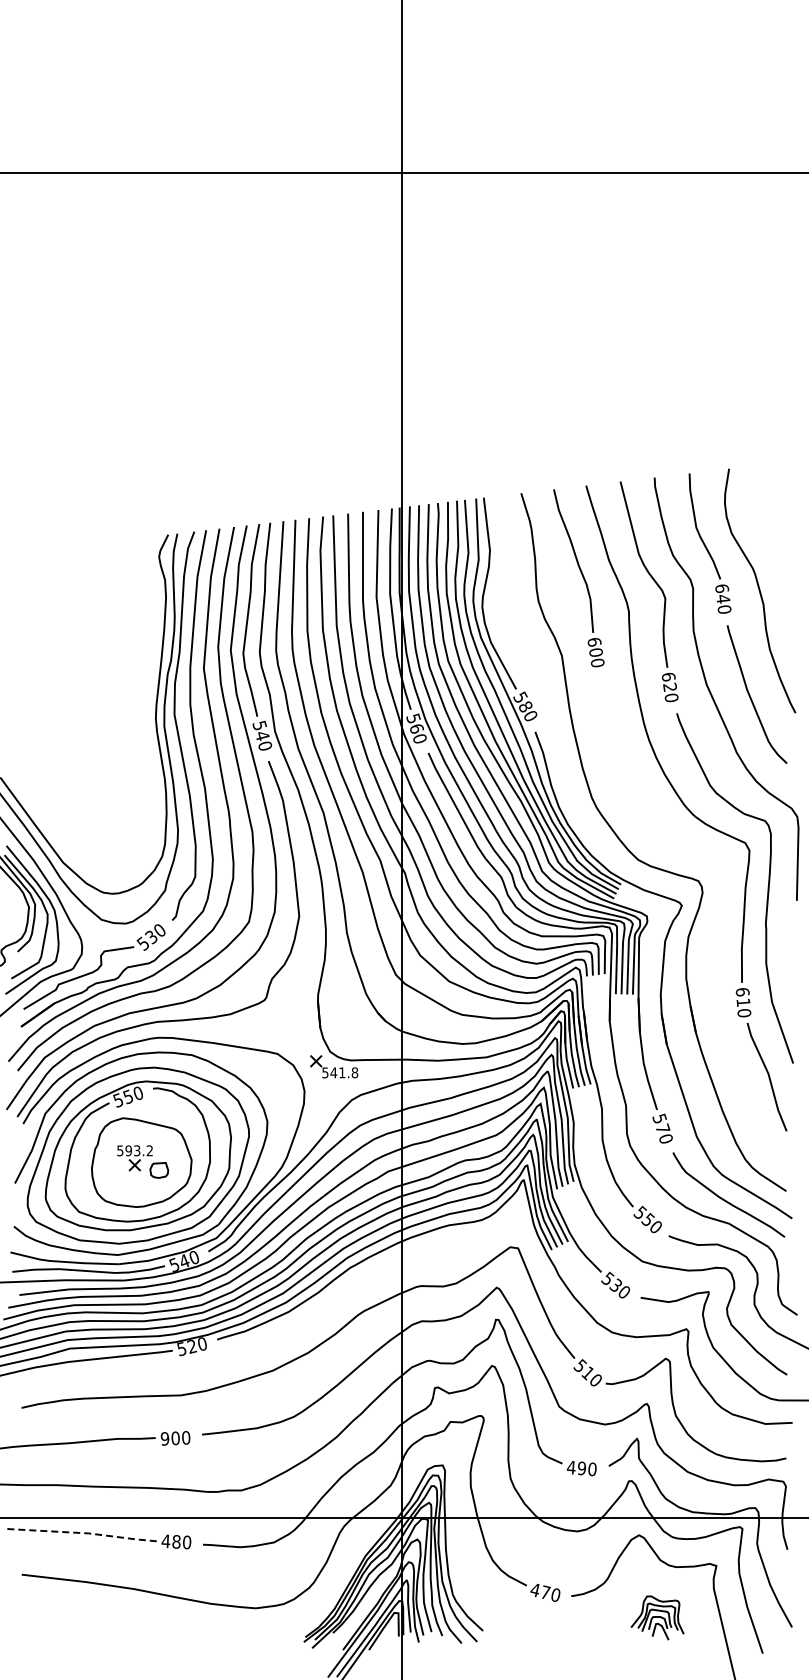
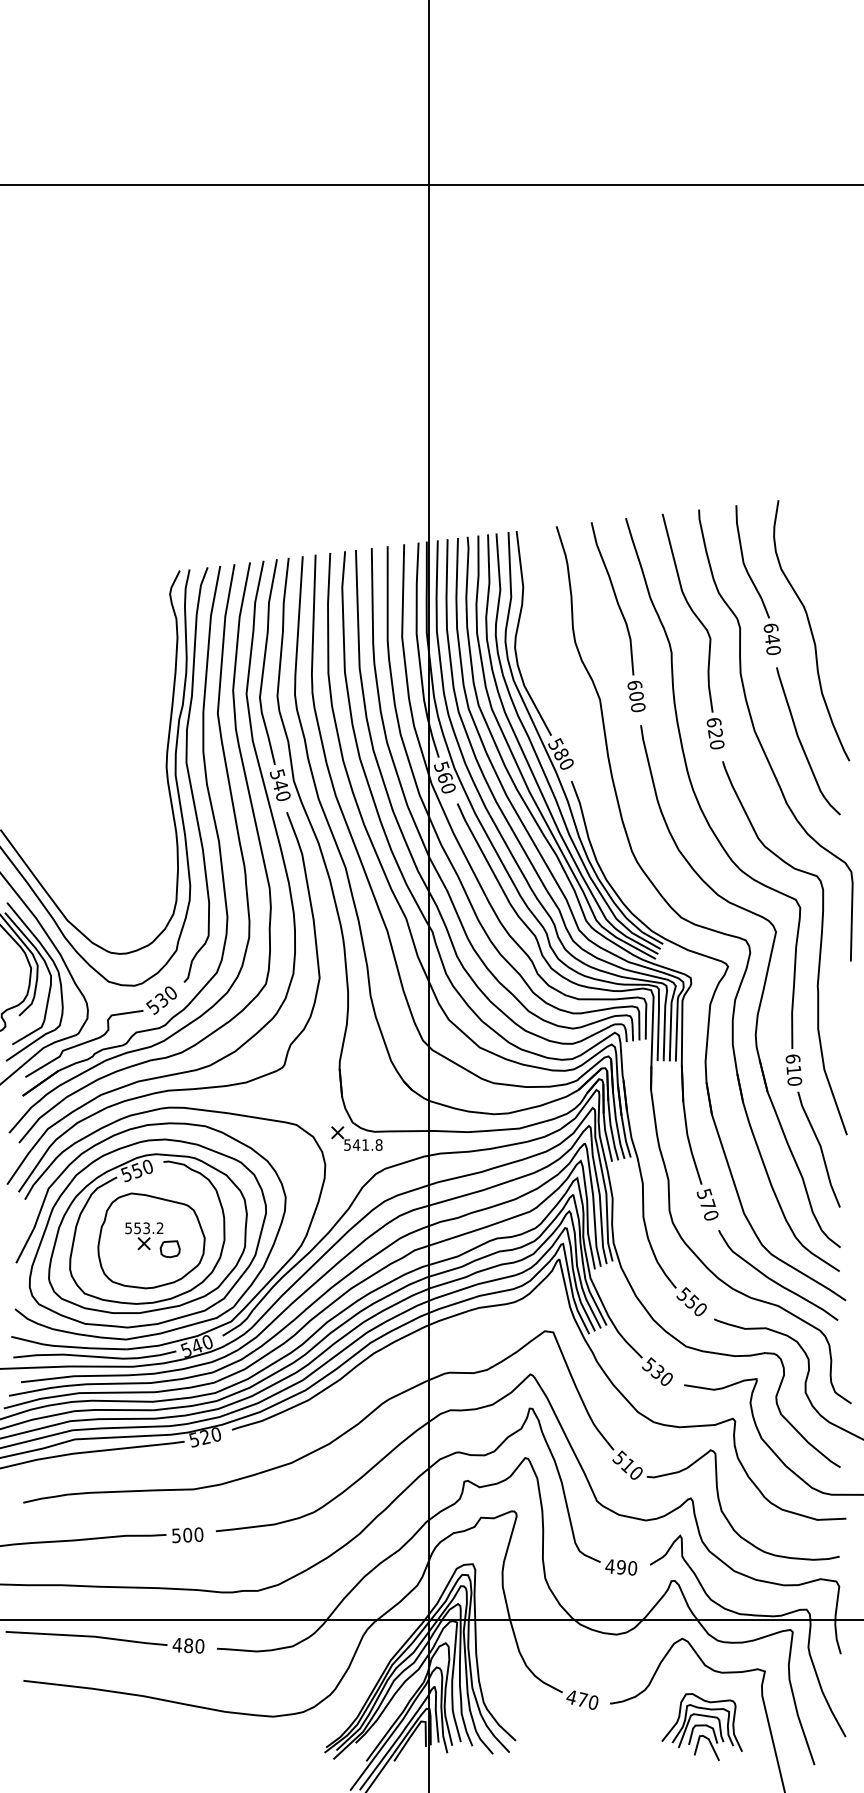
part: (713, 929) -> (761, 992), added
text: (128, 1150) -> (137, 1227), 593.2 -> 553.2
text: (164, 1438) -> (175, 1535), 900 -> 500
line: (81, 1533) -> (87, 1636), dashed -> solid
part: (657, 1617) -> (702, 1726), size x1.43

